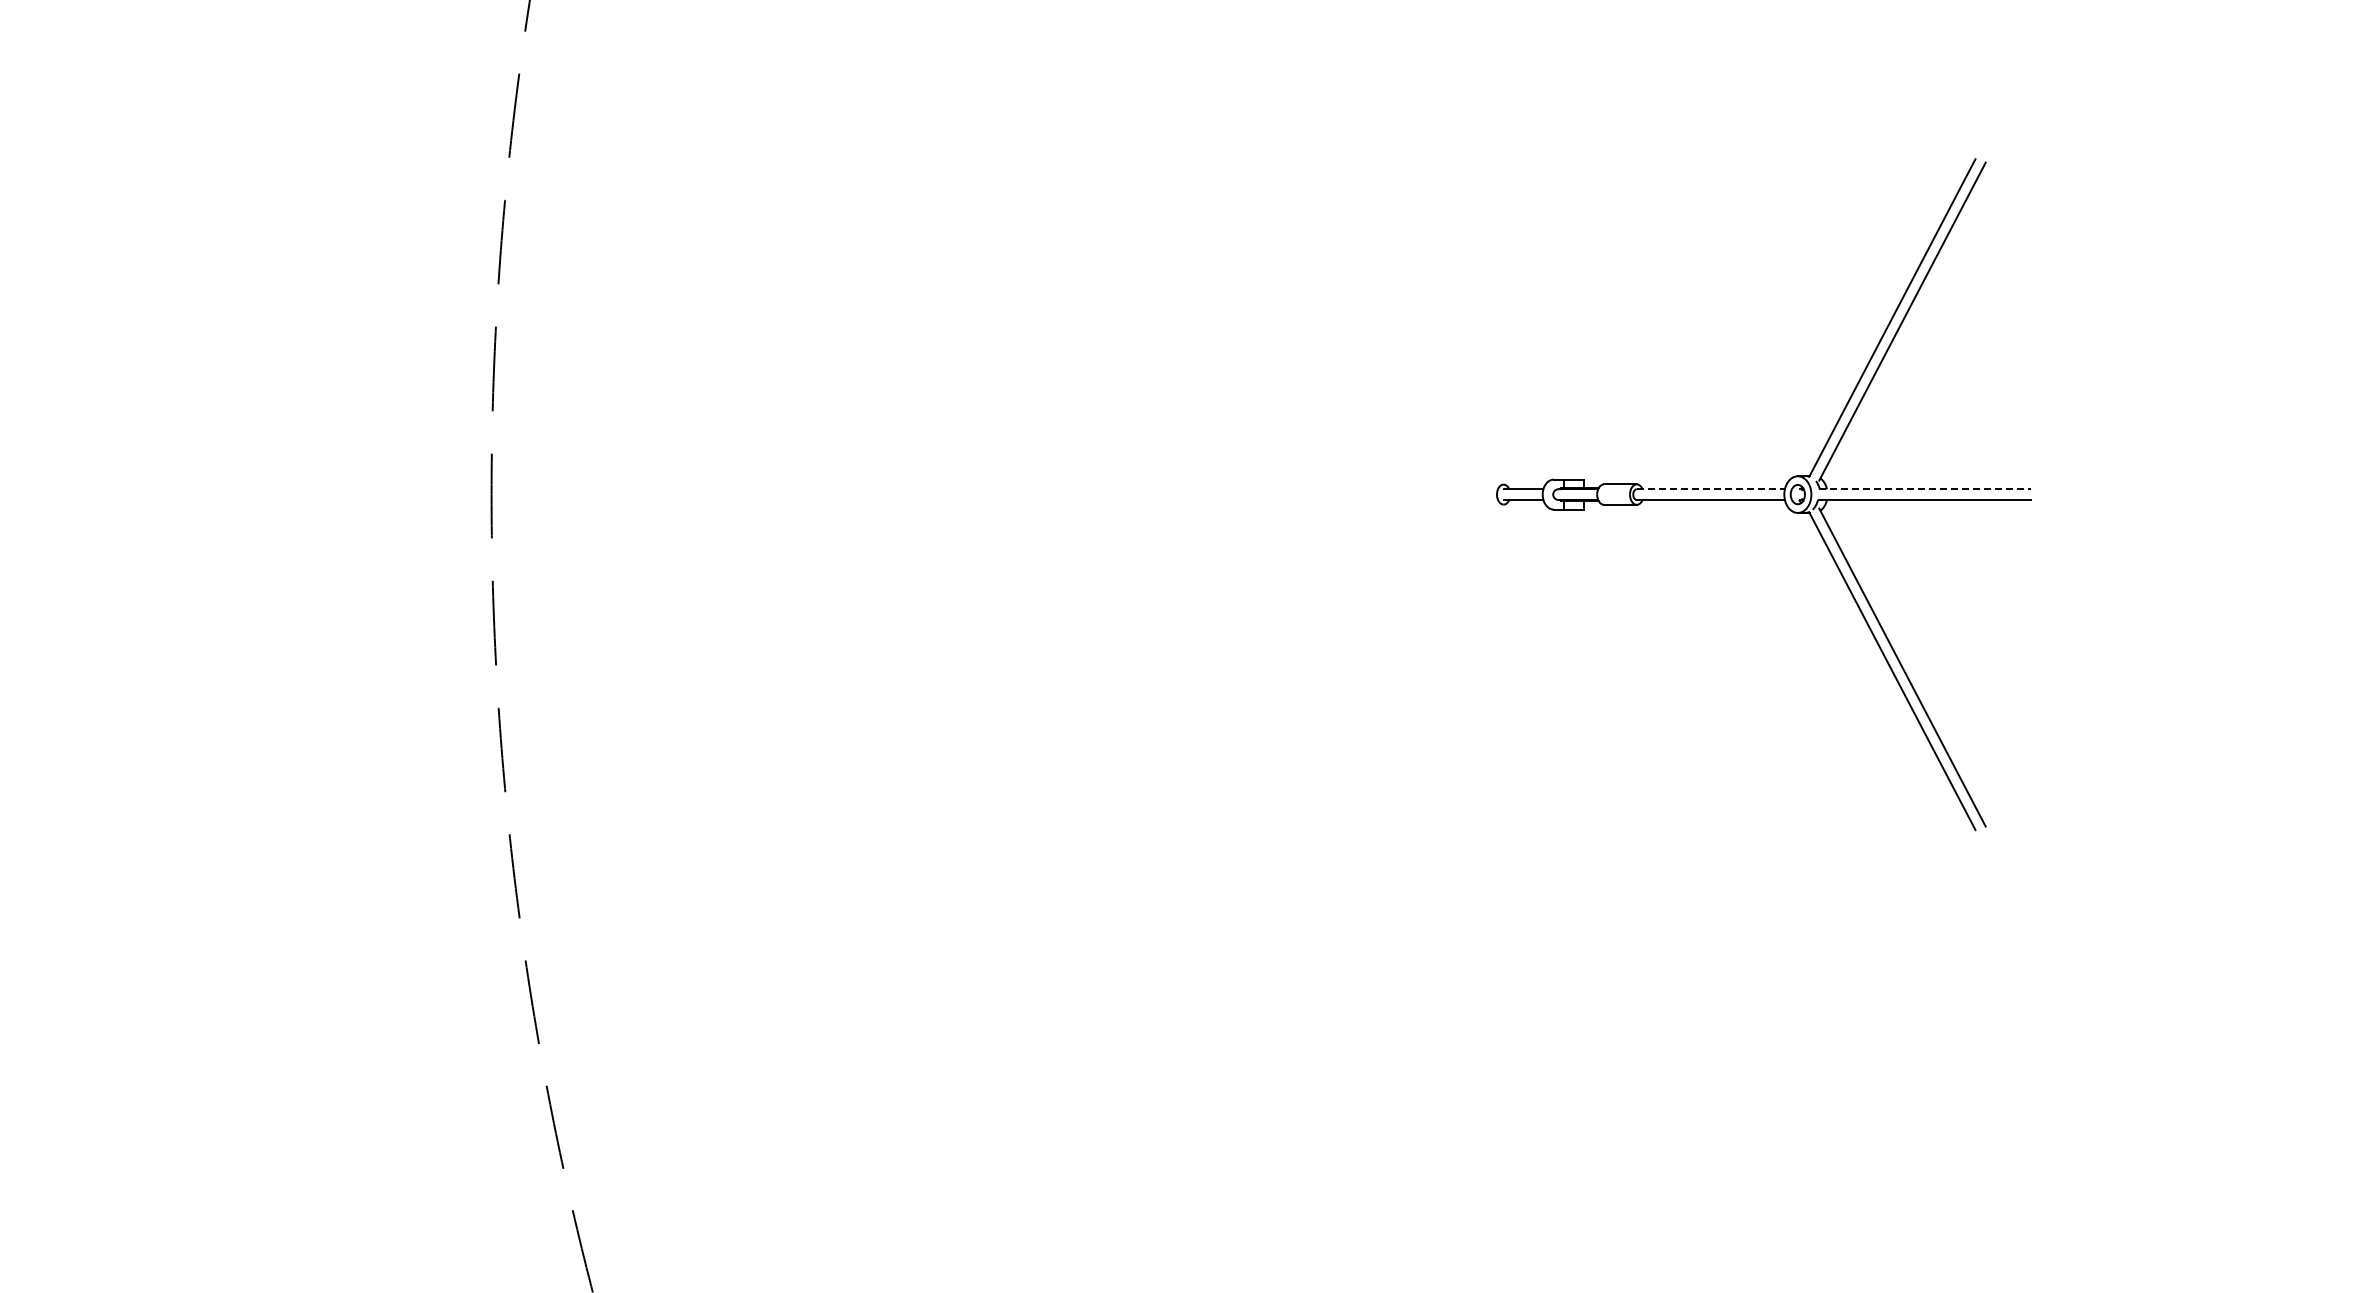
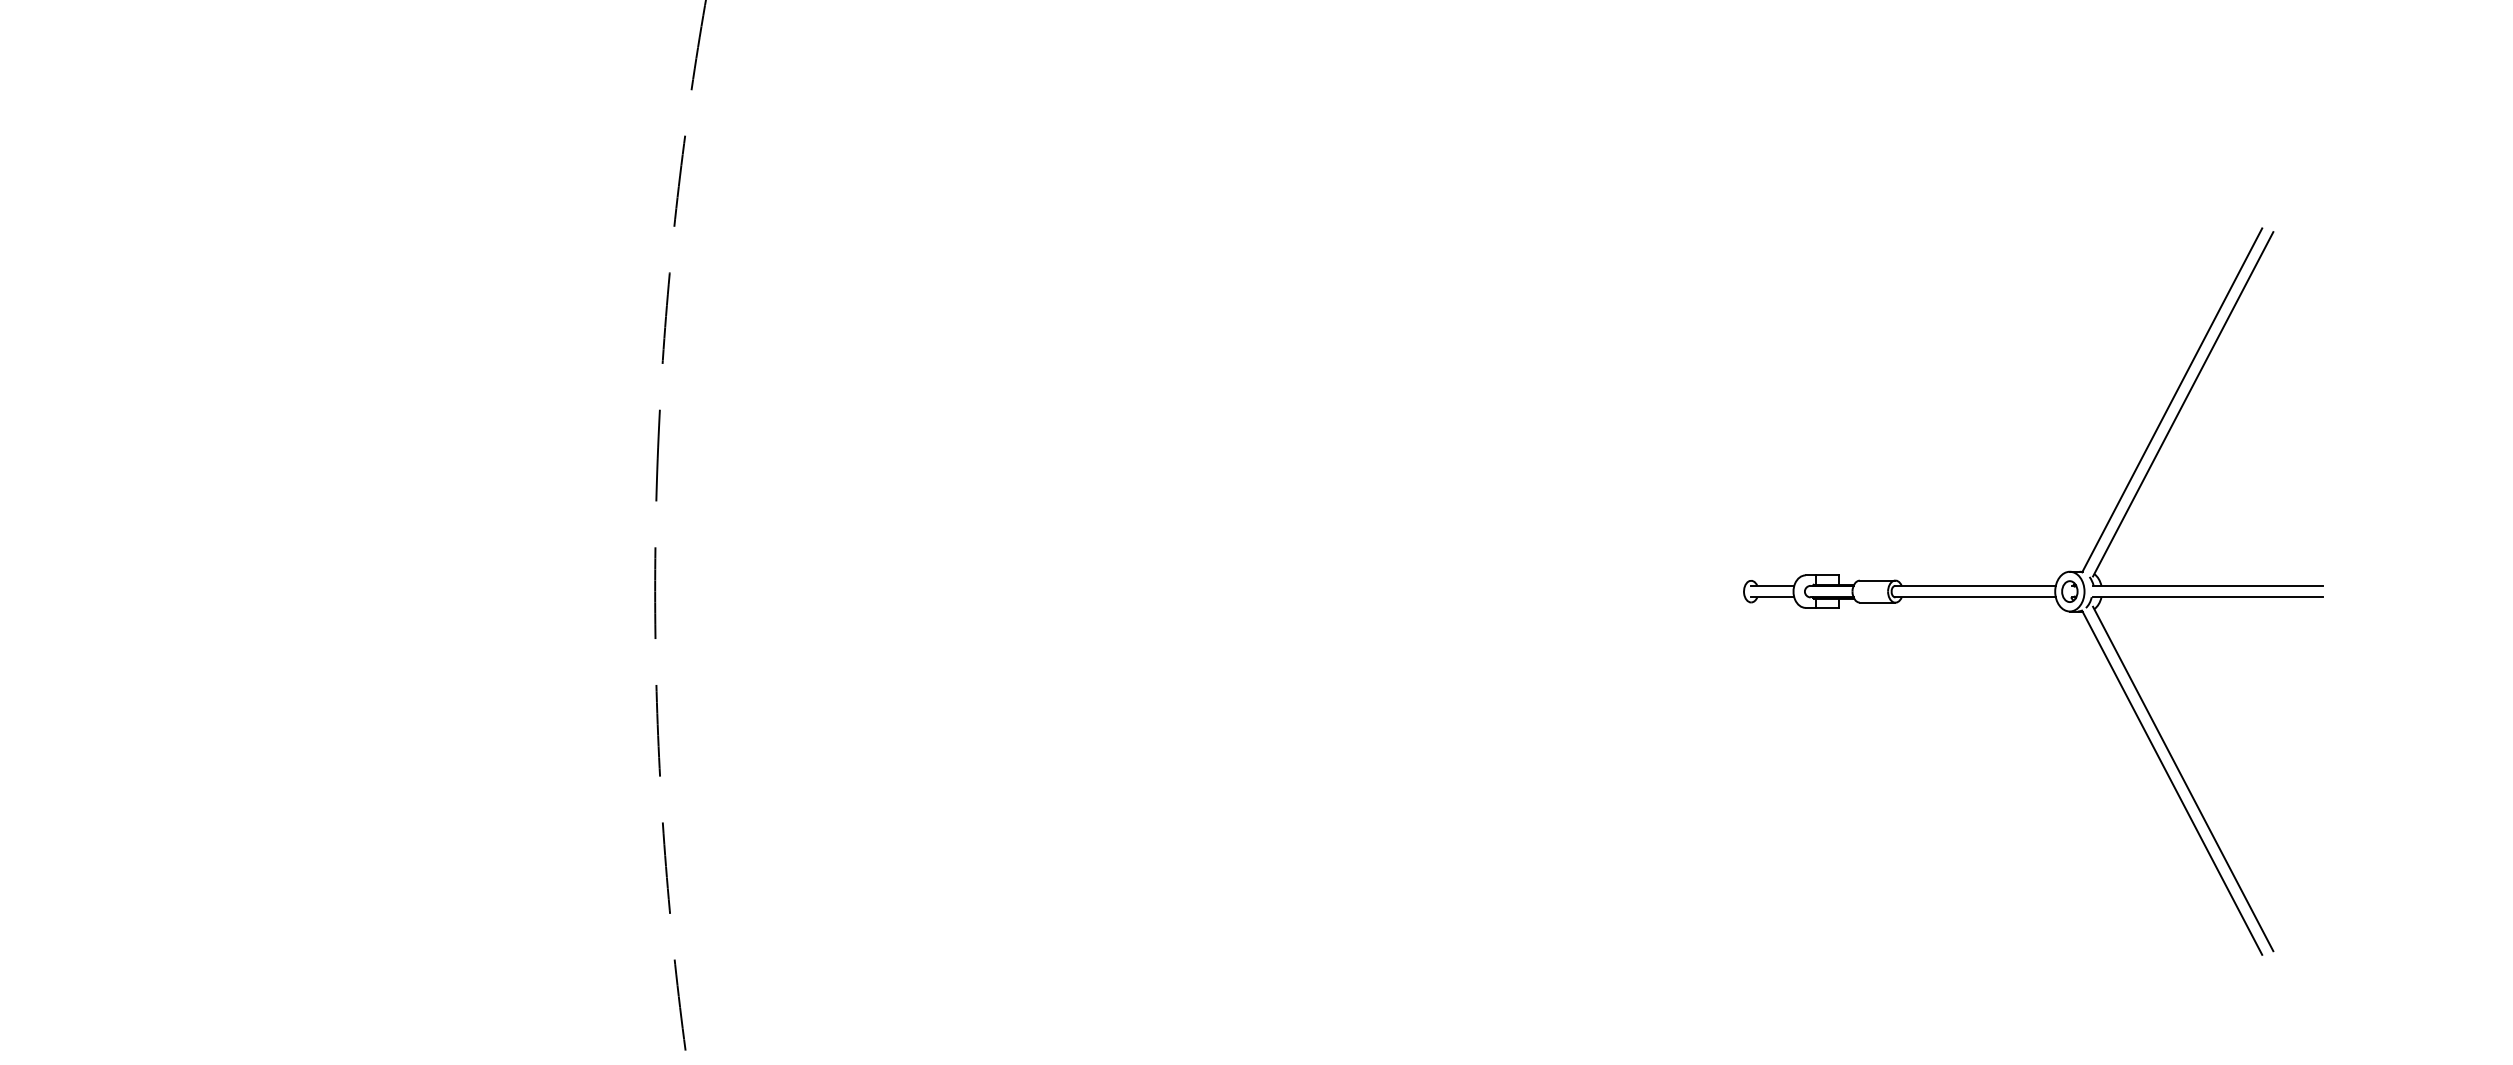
line: (1711, 489) -> (1976, 586), dashed -> solid
line: (1925, 489) -> (2208, 586), dashed -> solid

